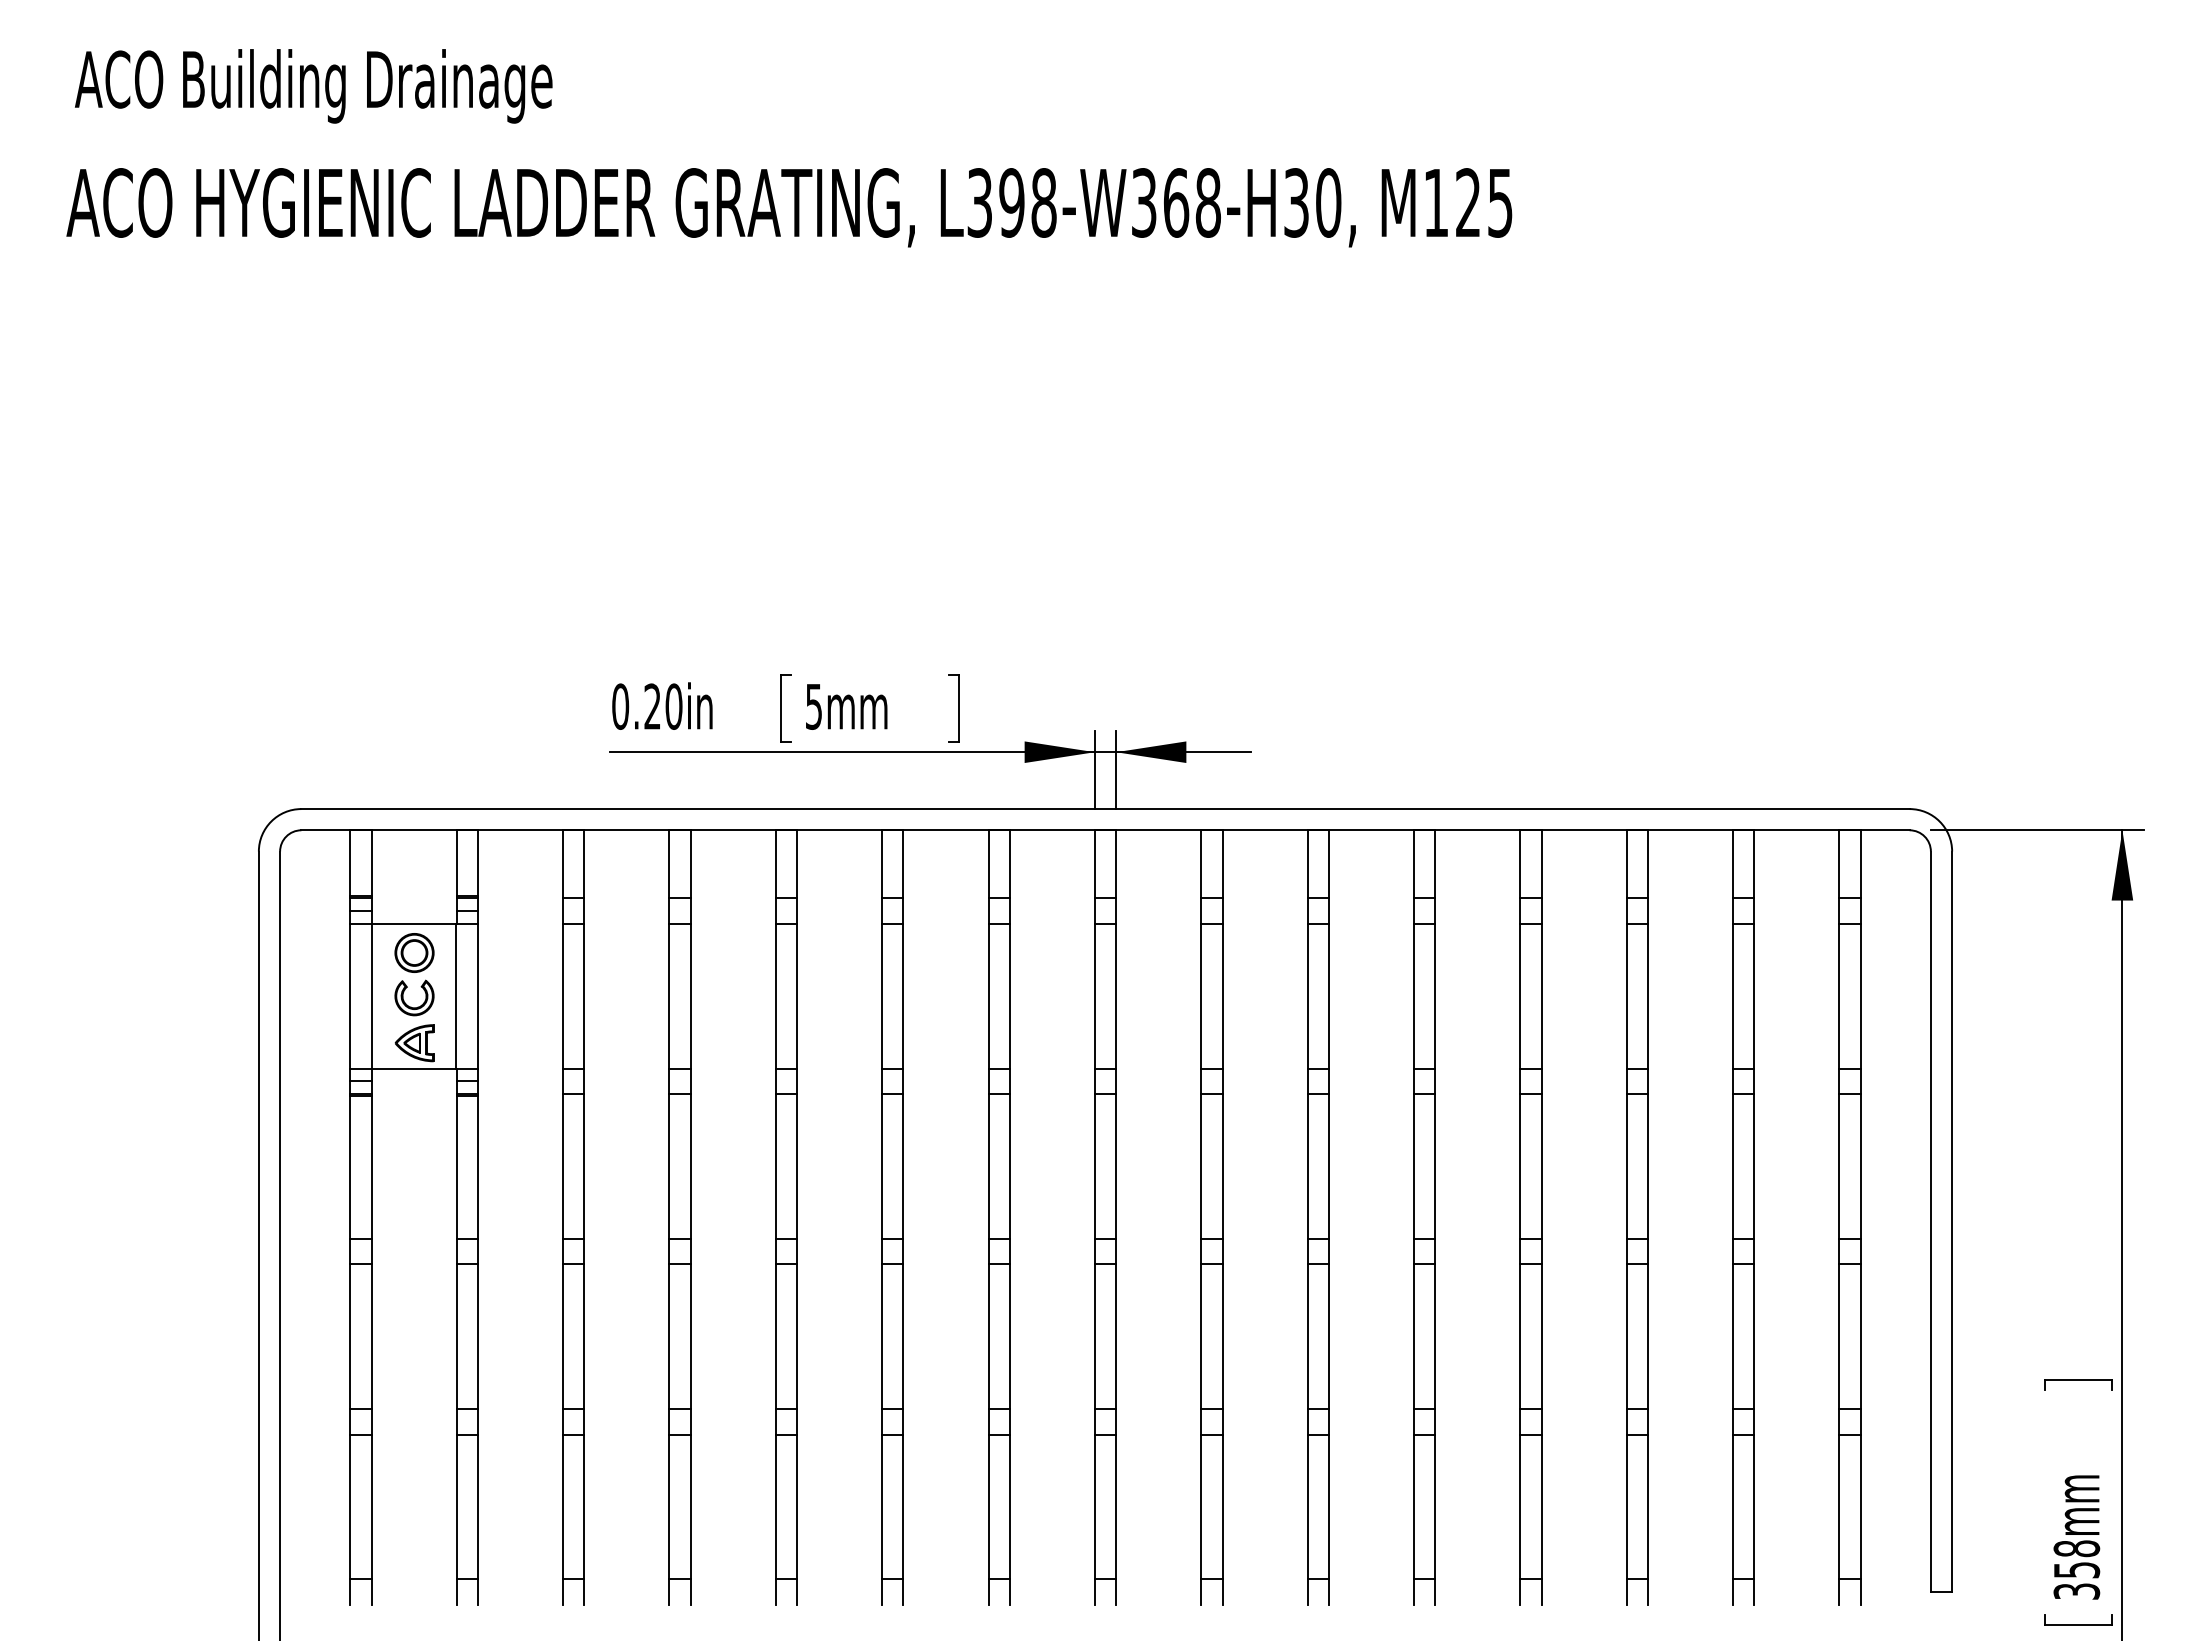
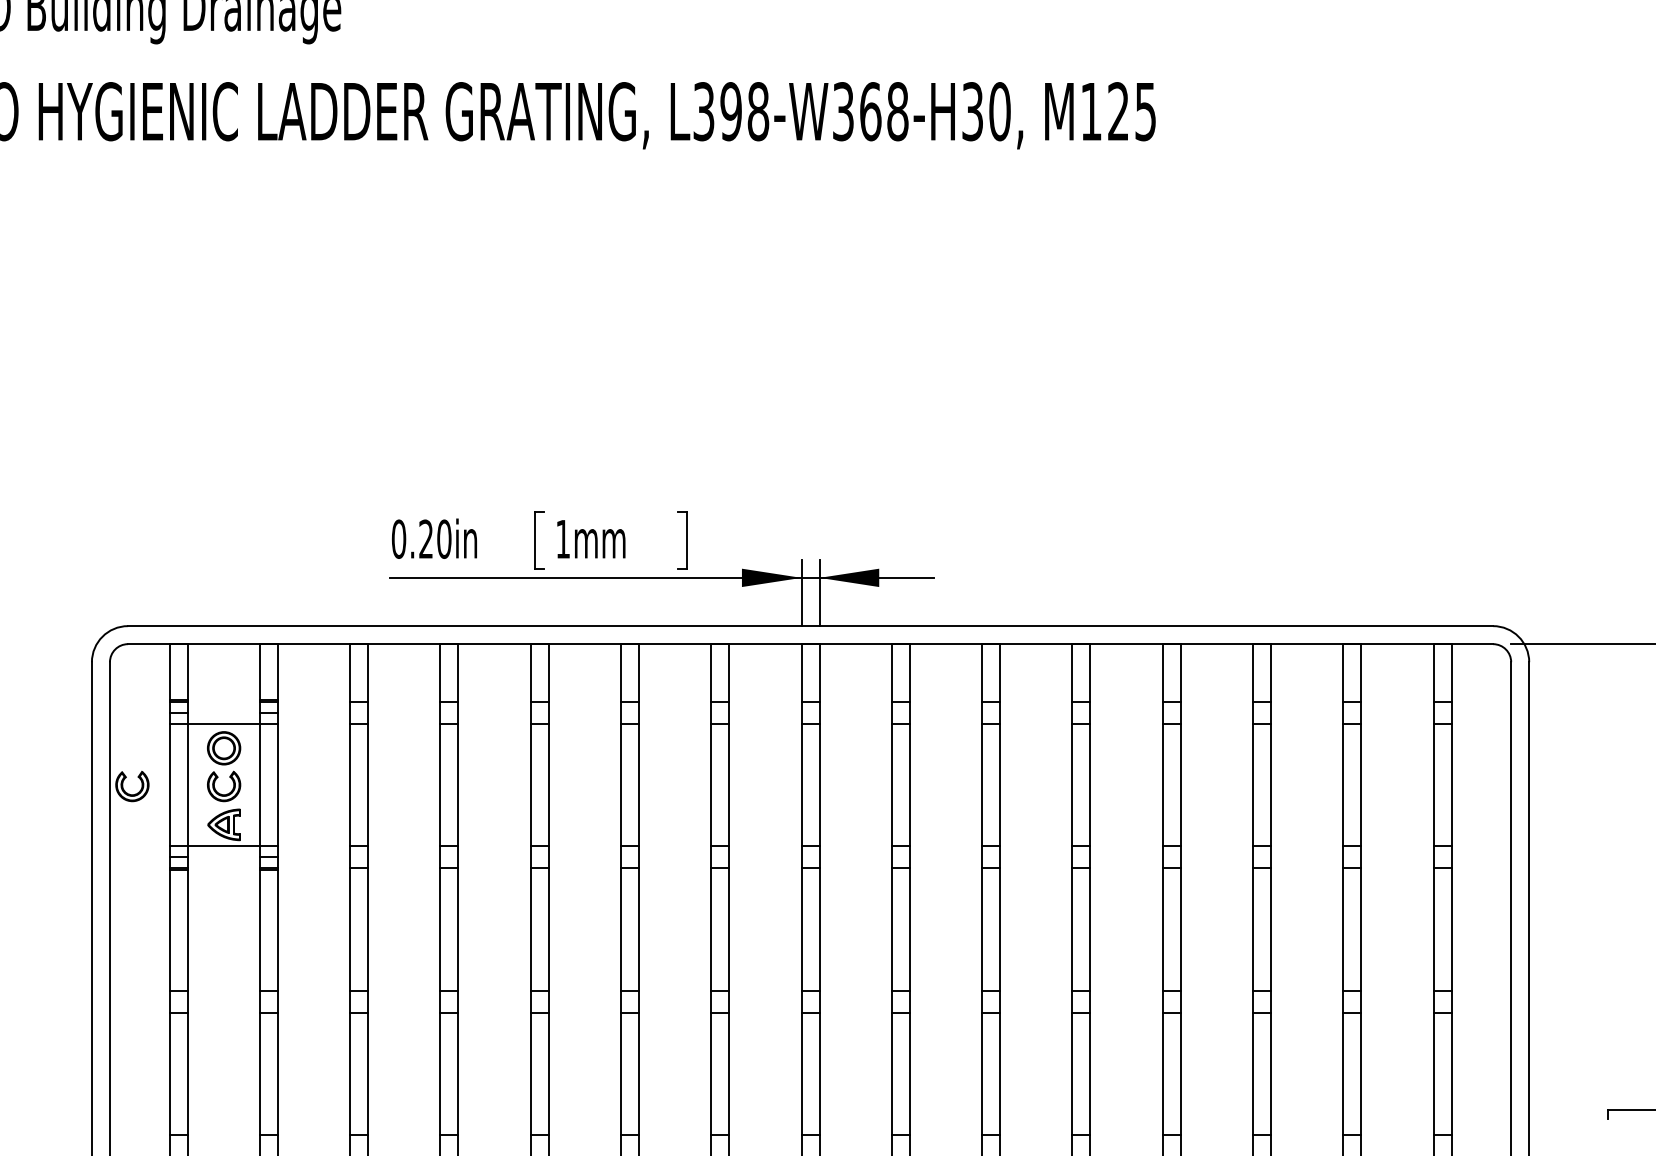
text: (813, 706) -> (562, 539), 5mm -> 1mm
part: (303, 1006) -> (129, 793), added

